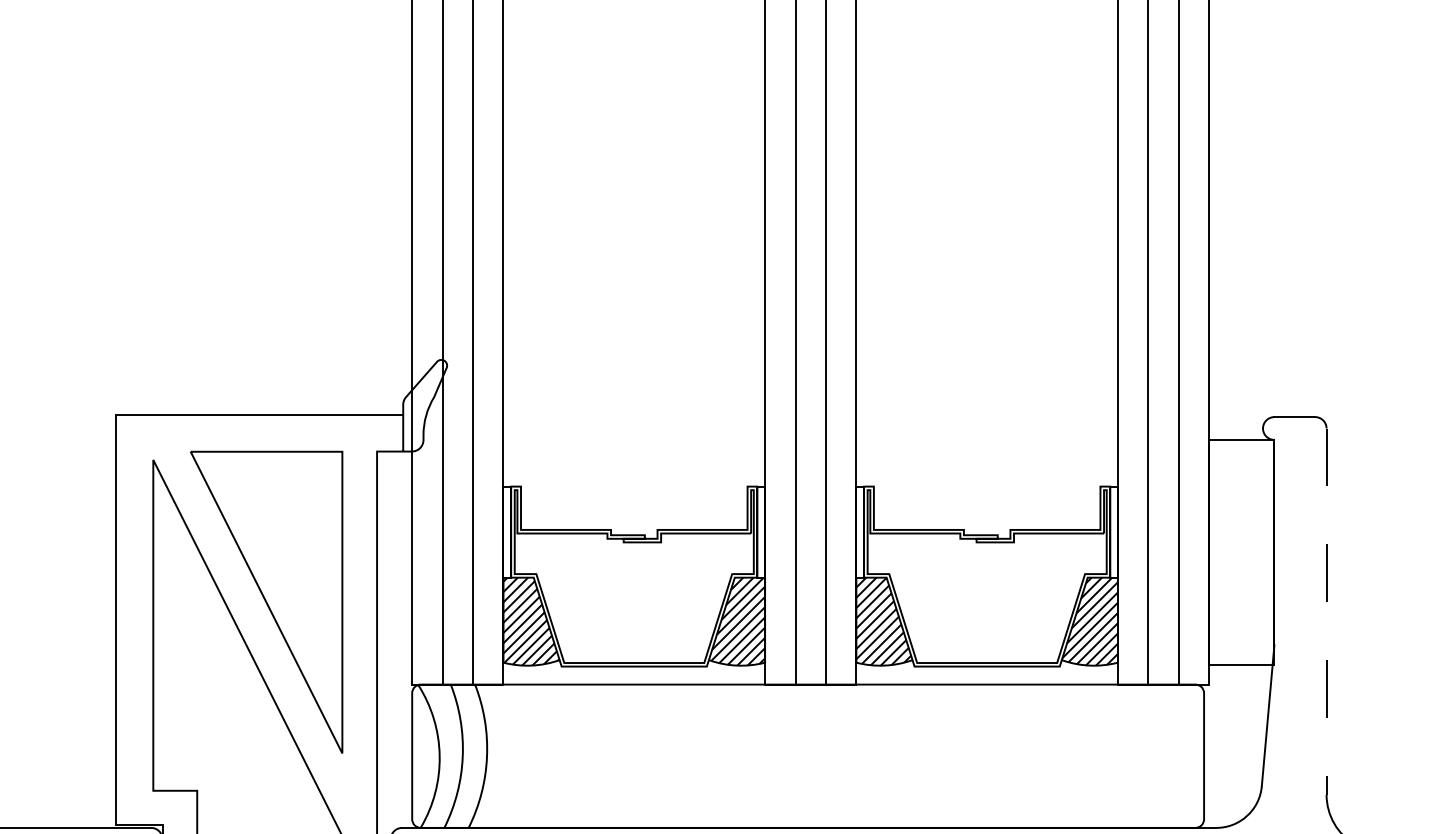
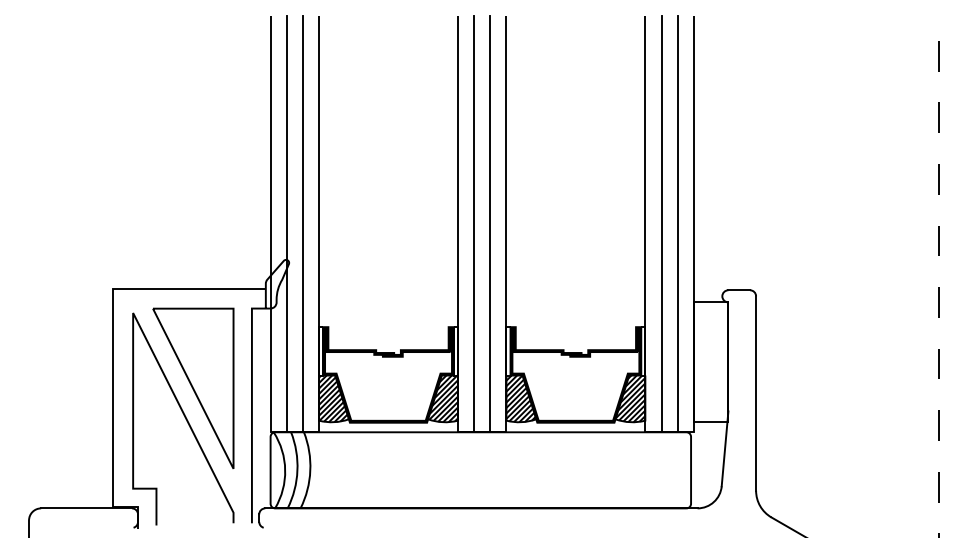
line: (1327, 613) -> (756, 394), dashed -> solid

